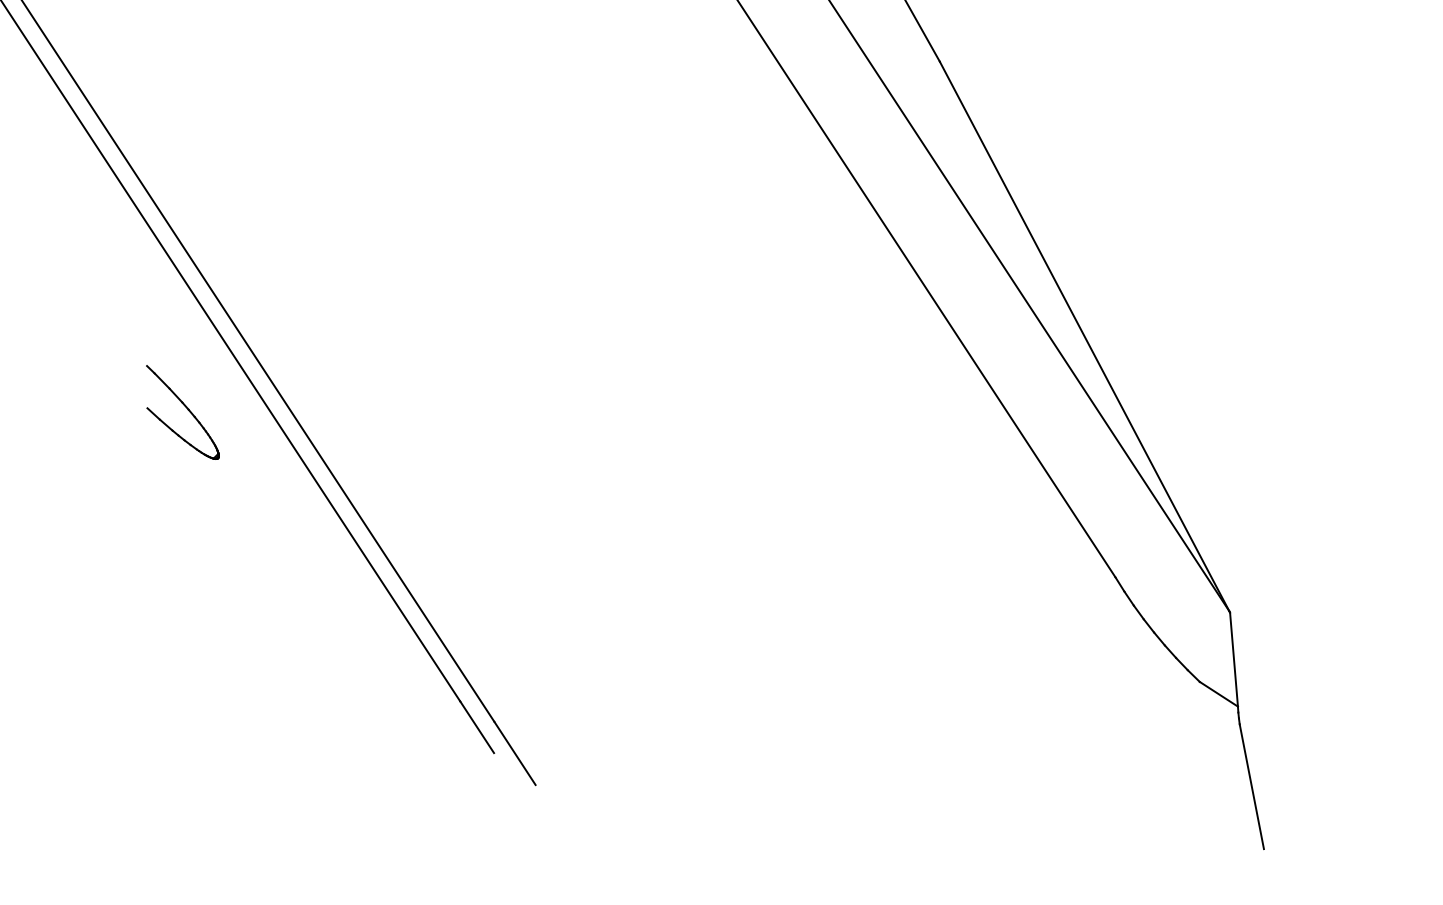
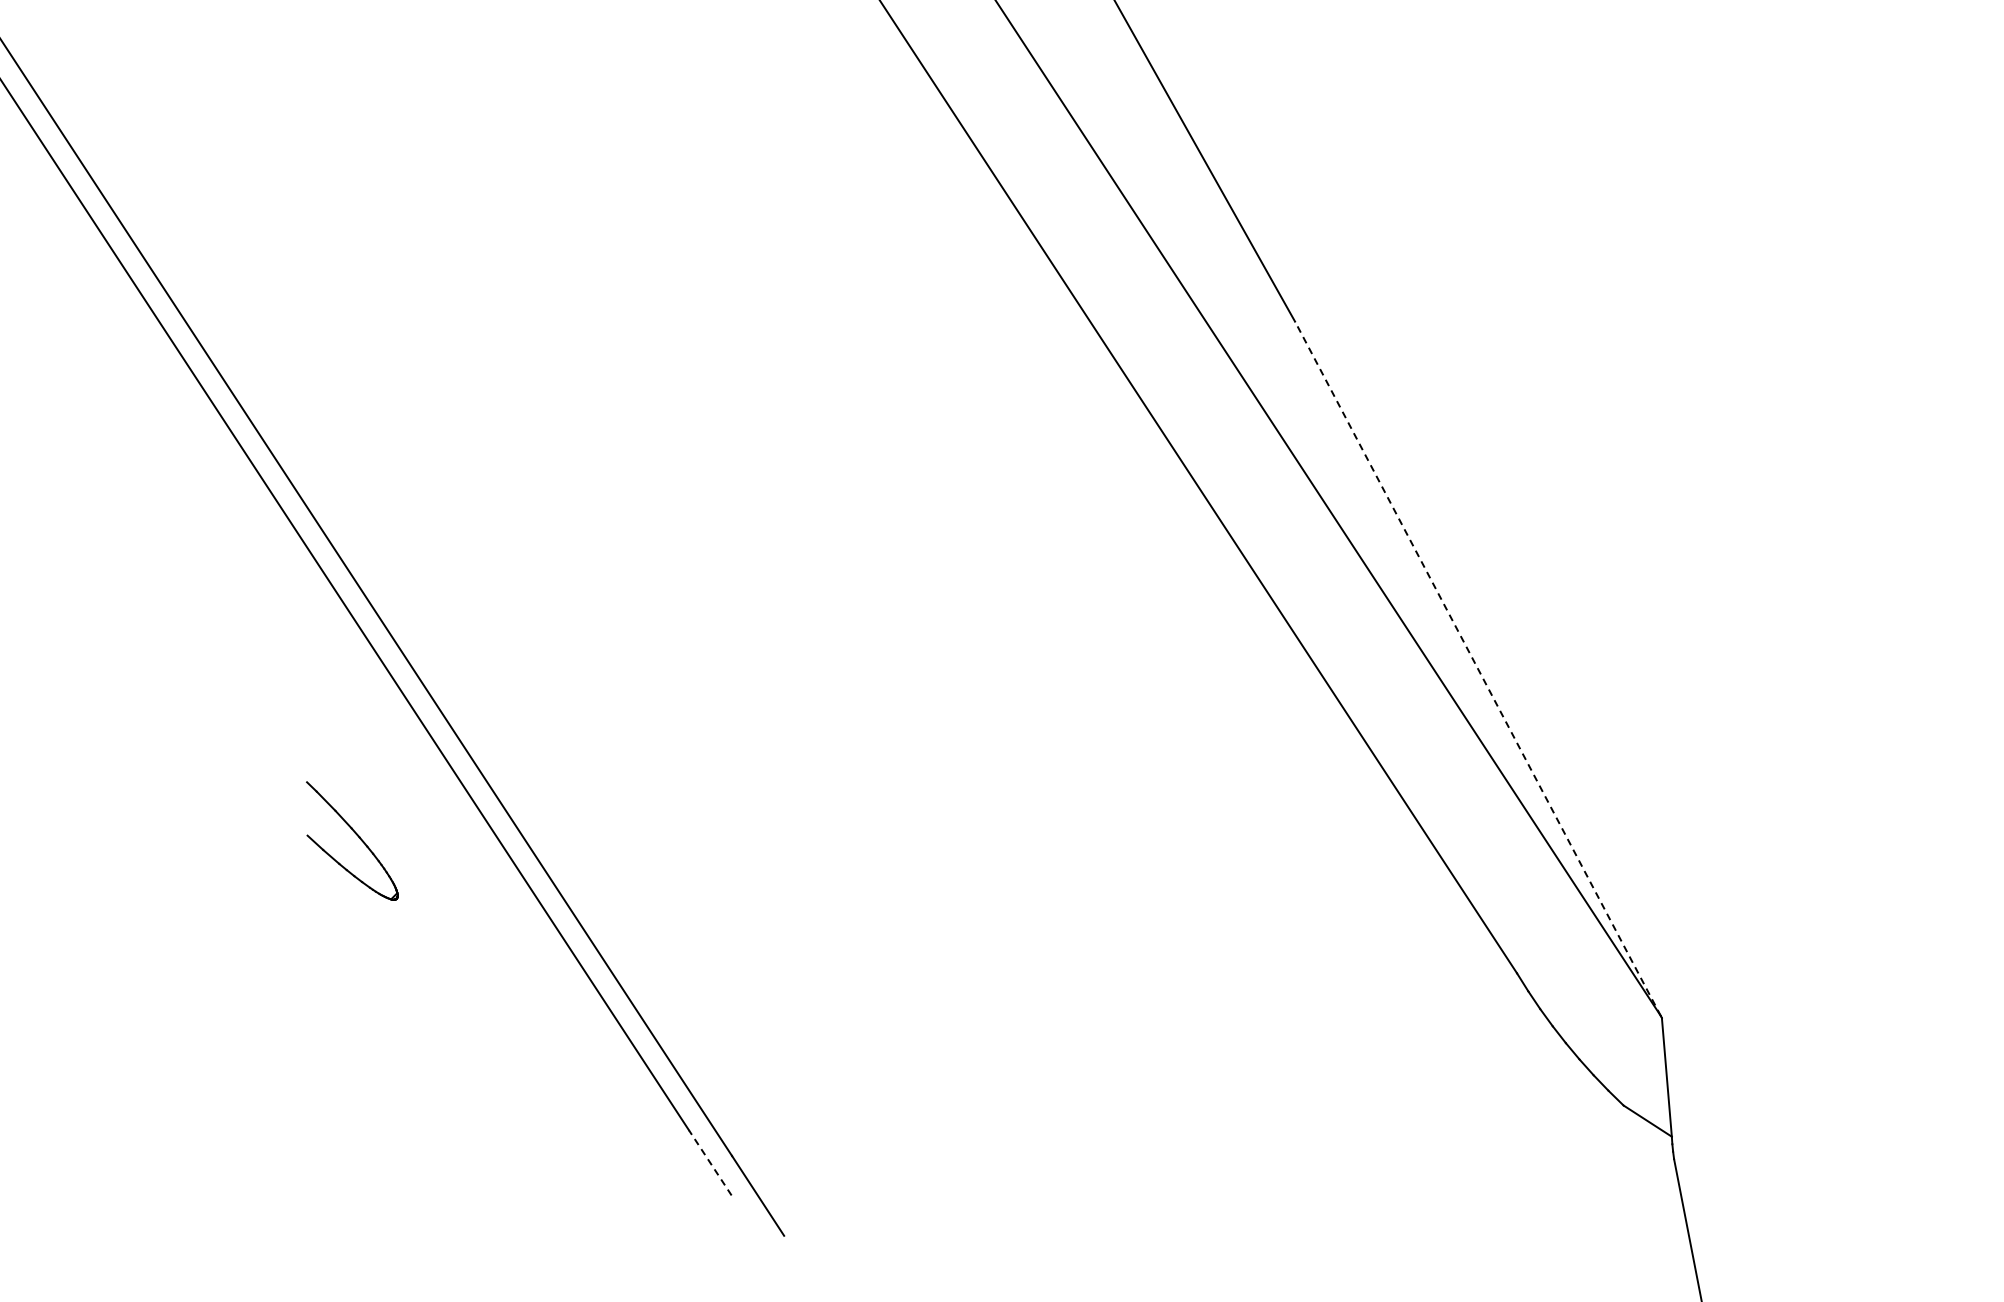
line: (1084, 336) -> (1478, 668), solid -> dashed
part: (186, 408) -> (356, 835), moved
line: (477, 726) -> (710, 1162), solid -> dashed

